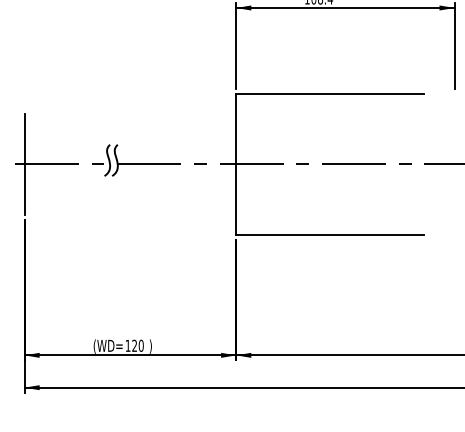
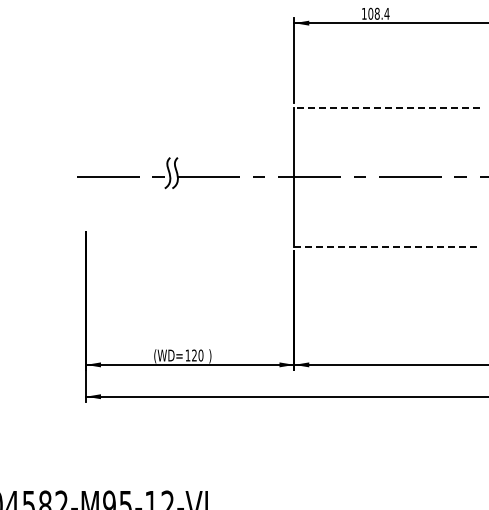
line: (329, 93) -> (386, 107), solid -> dashed
line: (24, 163) -> (86, 176), removed
line: (329, 235) -> (386, 246), solid -> dashed

